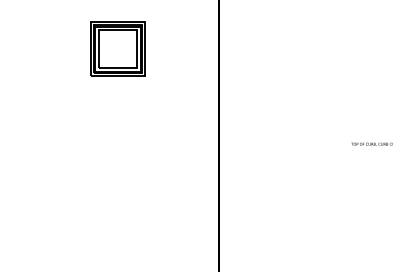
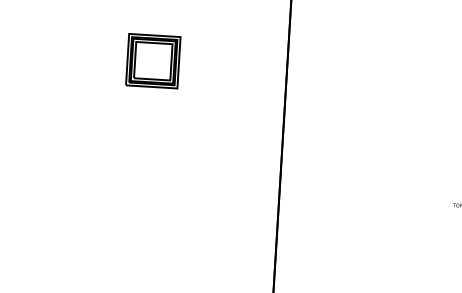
part: (117, 49) -> (152, 61), size x0.71

